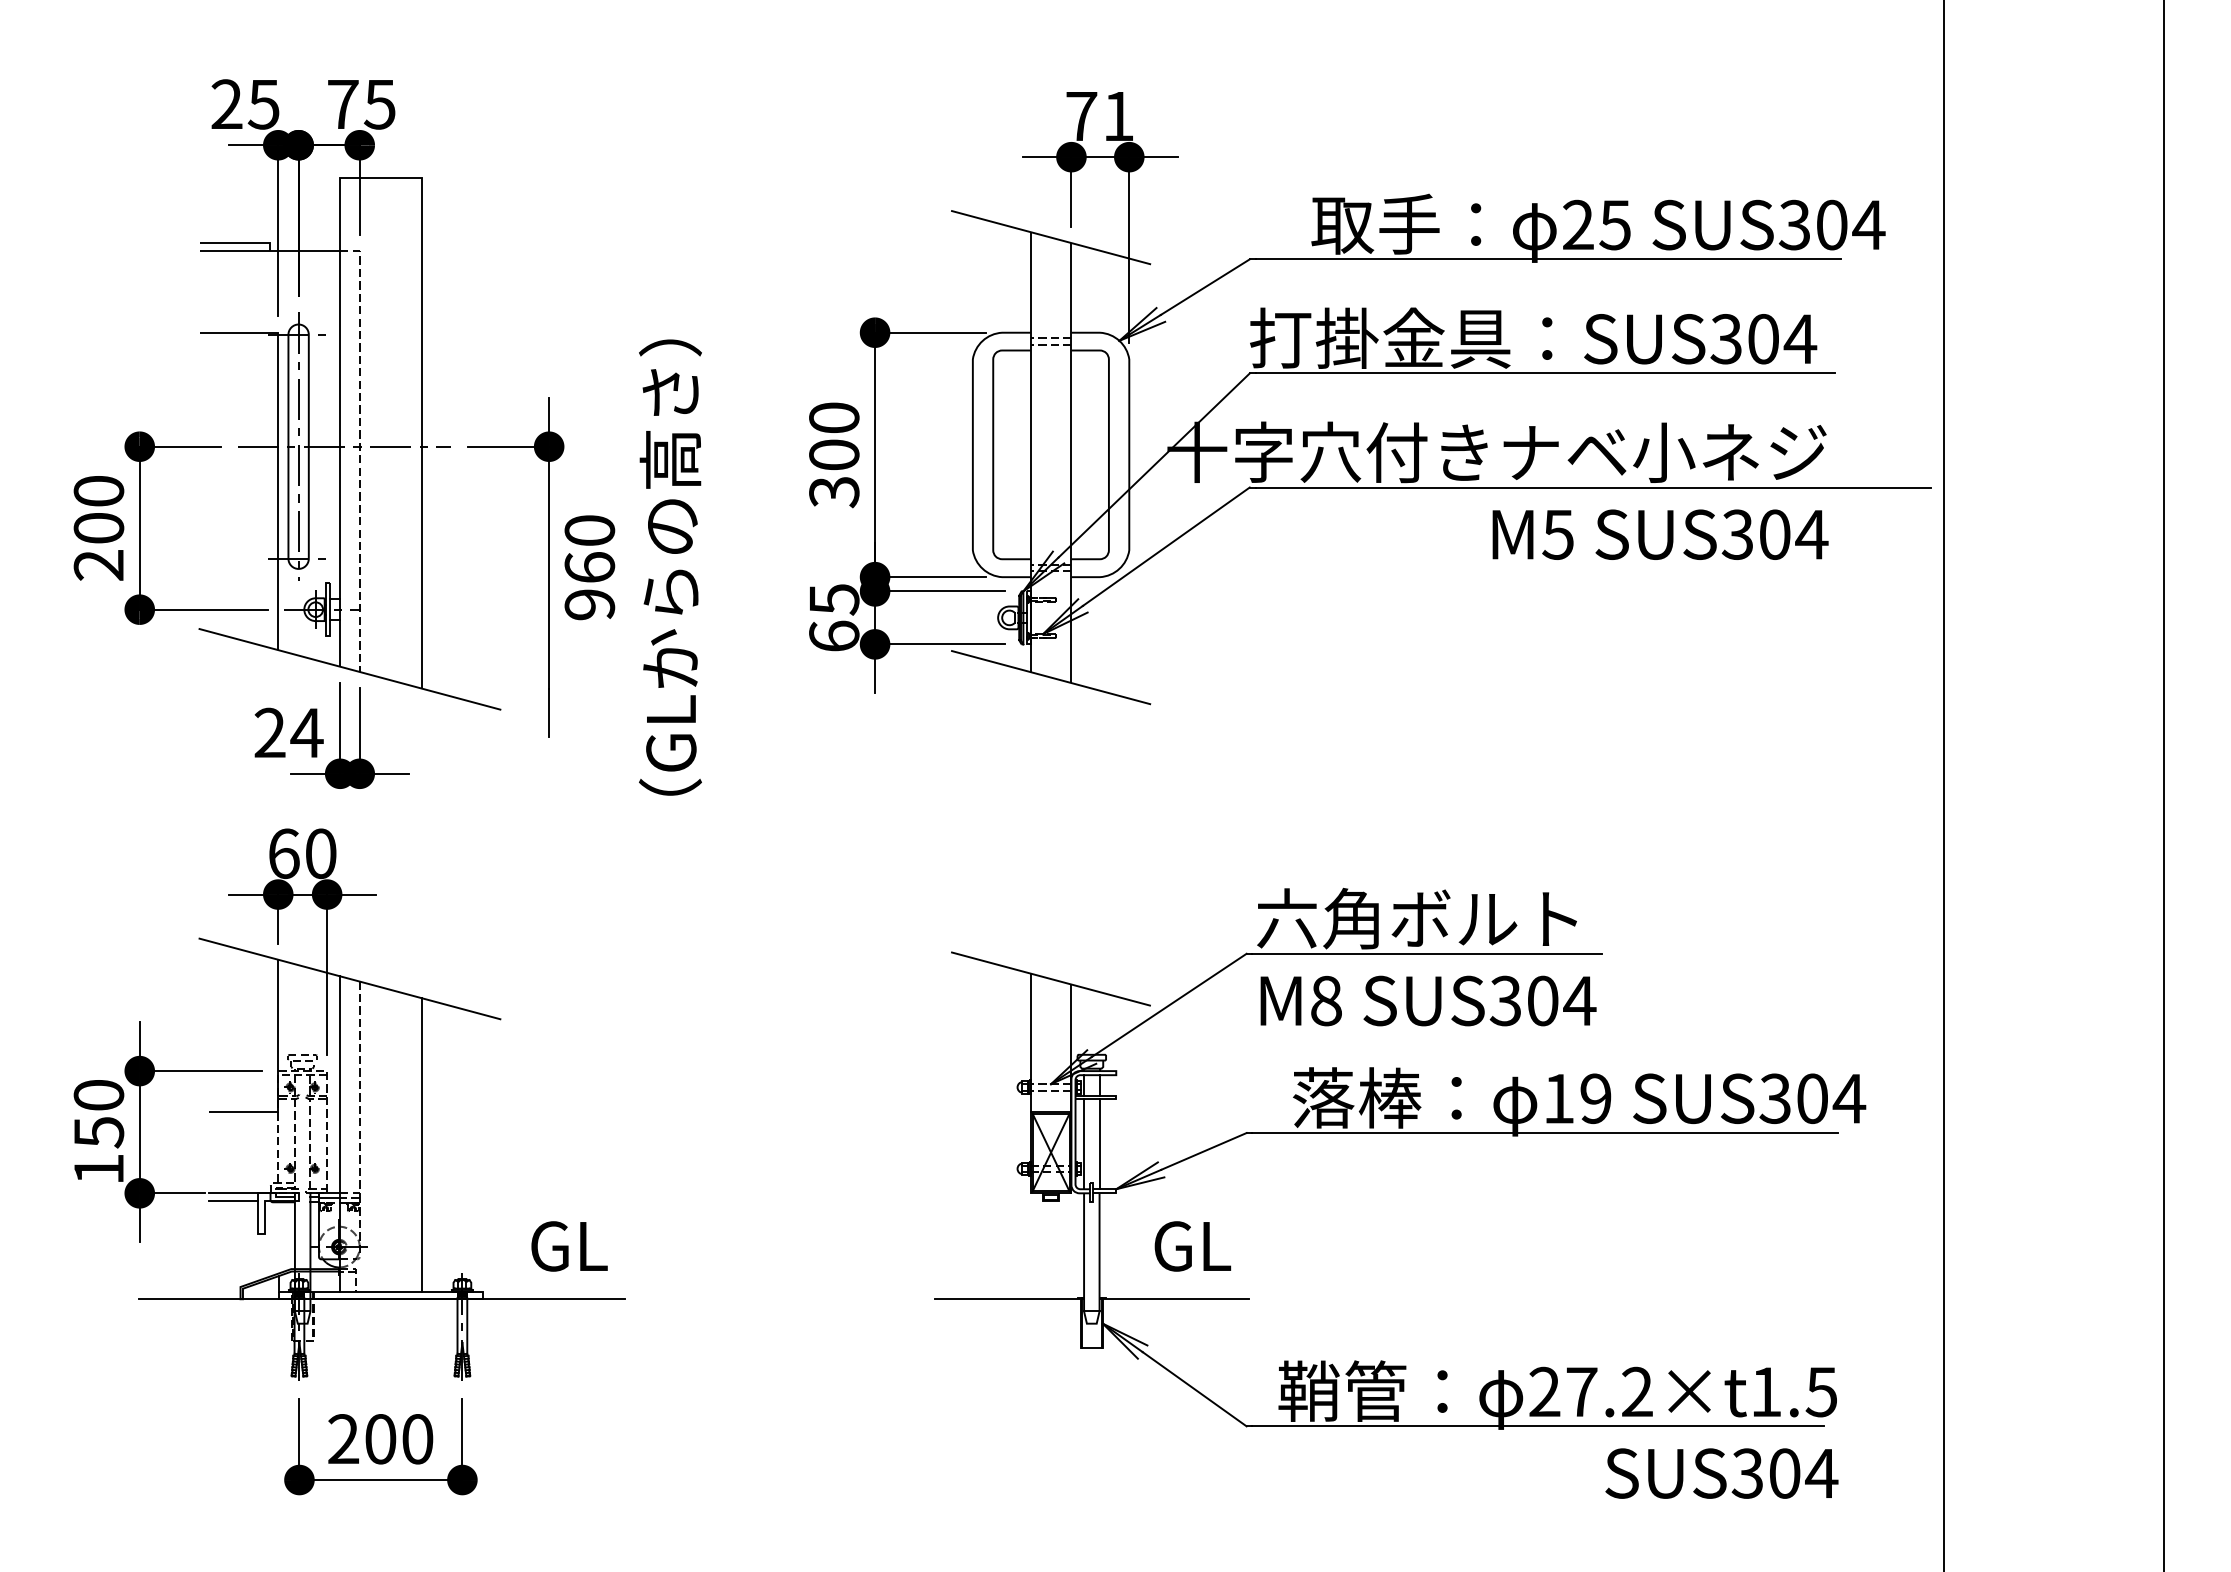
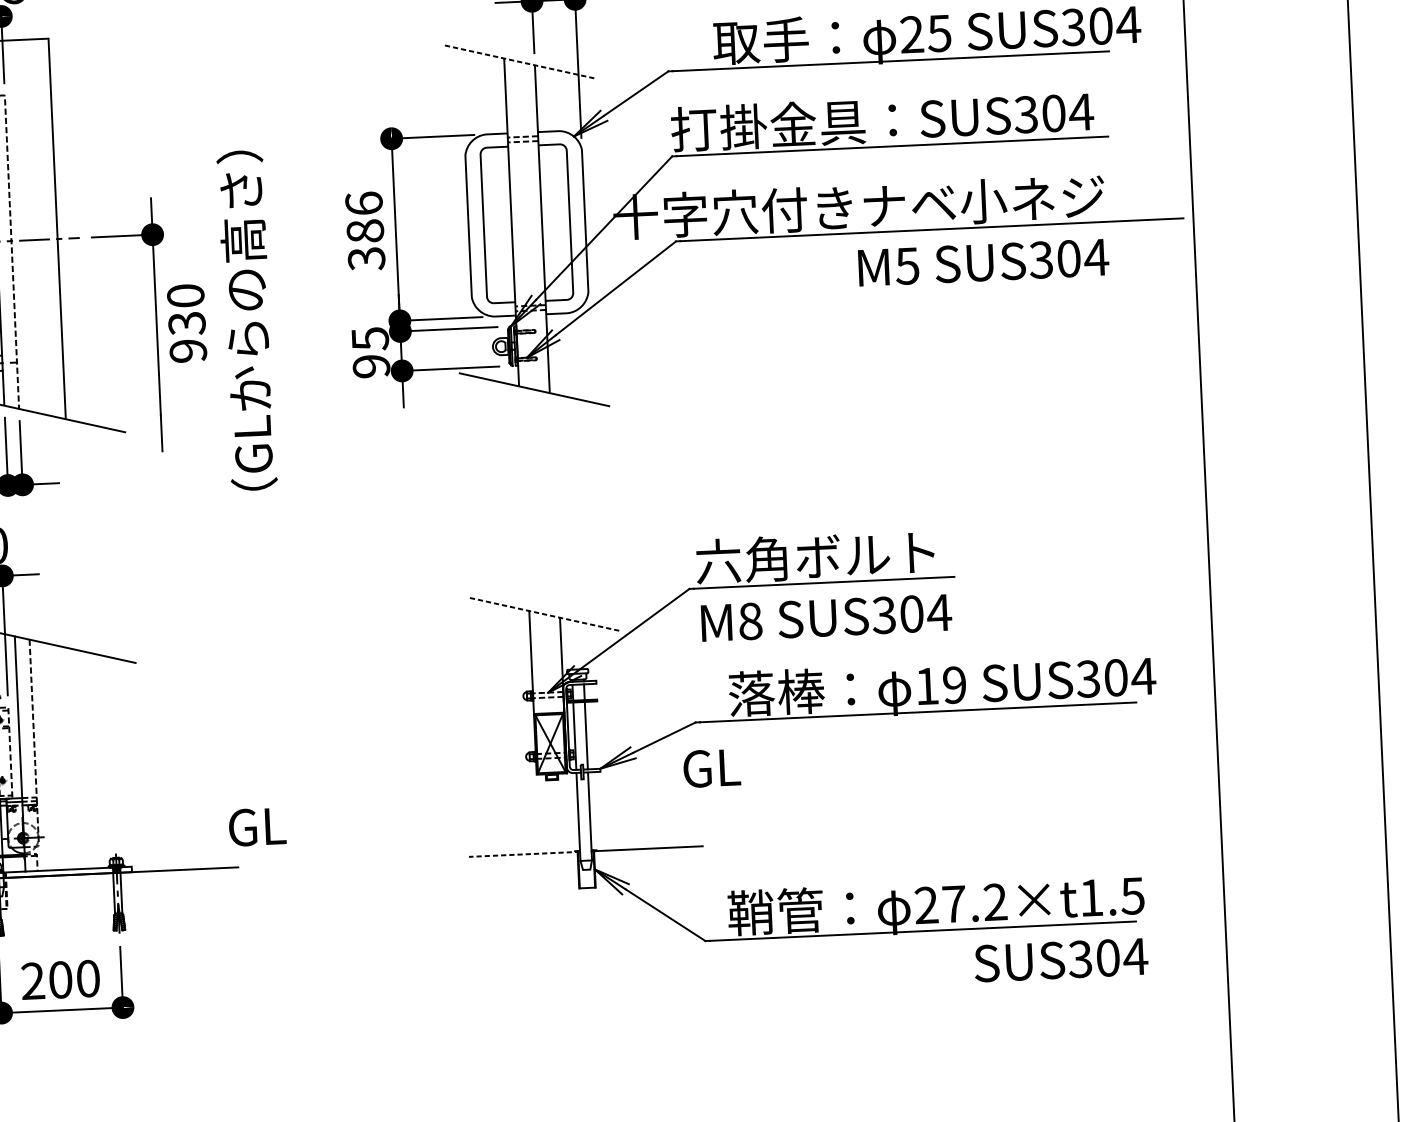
line: (1051, 237) -> (519, 61), solid -> dashed
text: (834, 436) -> (364, 217), 300 -> 386
text: (589, 567) -> (186, 323), 960 -> 930
text: (834, 635) -> (371, 365), 65 -> 95
line: (1050, 978) -> (544, 613), solid -> dashed
line: (421, 1144) -> (81, 758), removed
text: (569, 1246) -> (257, 827), moved
text: (1192, 1246) -> (711, 768), moved
line: (1009, 1299) -> (524, 854), solid -> dashed

